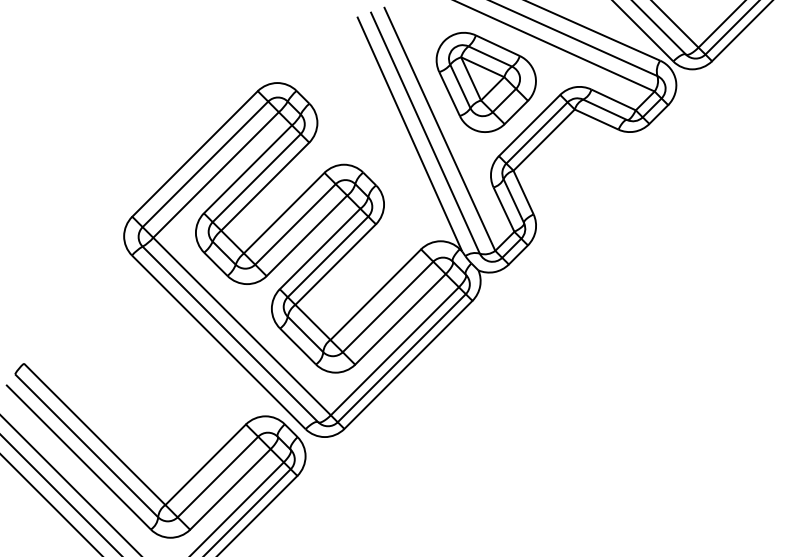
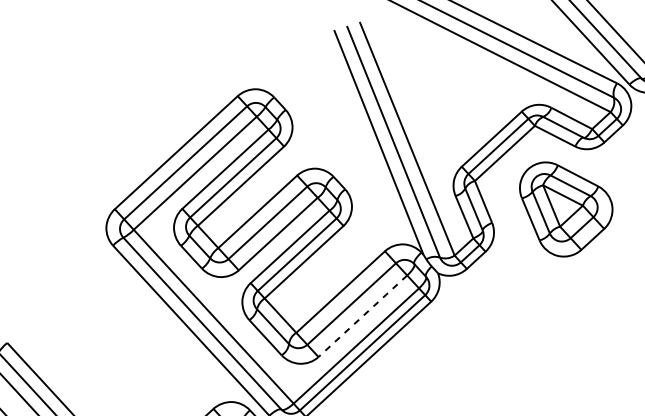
part: (485, 81) -> (565, 209), moved
line: (400, 319) -> (362, 316), solid -> dashed

